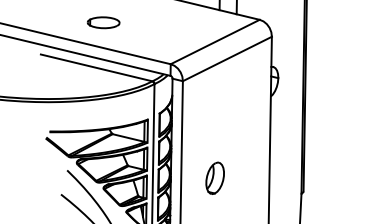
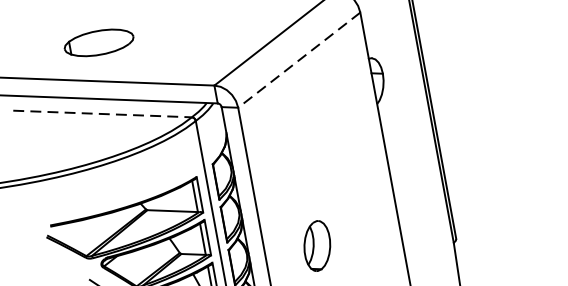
part: (103, 22) -> (98, 42), size x1.4
line: (227, 59) -> (299, 60), solid -> dashed
line: (97, 68) -> (103, 114), solid -> dashed

